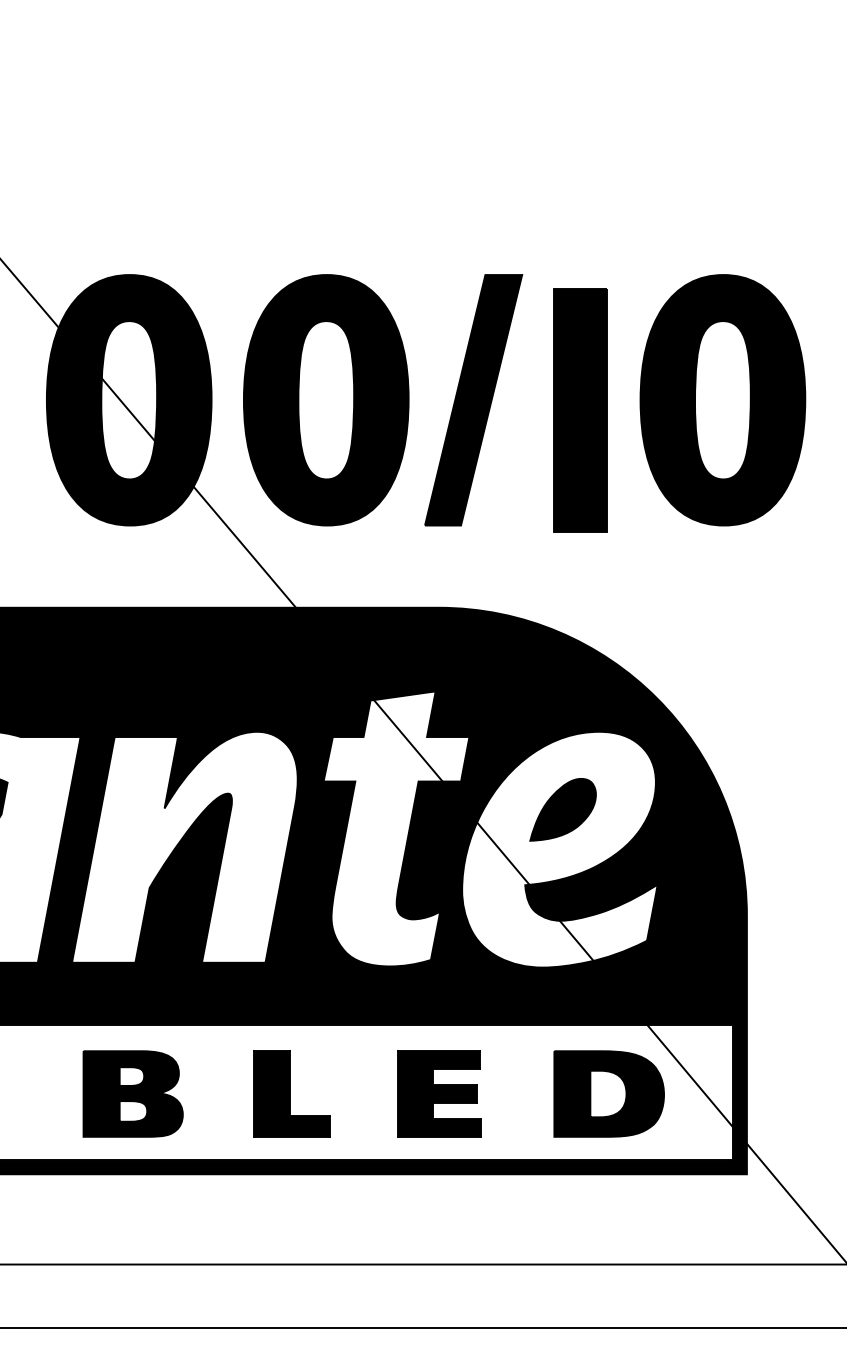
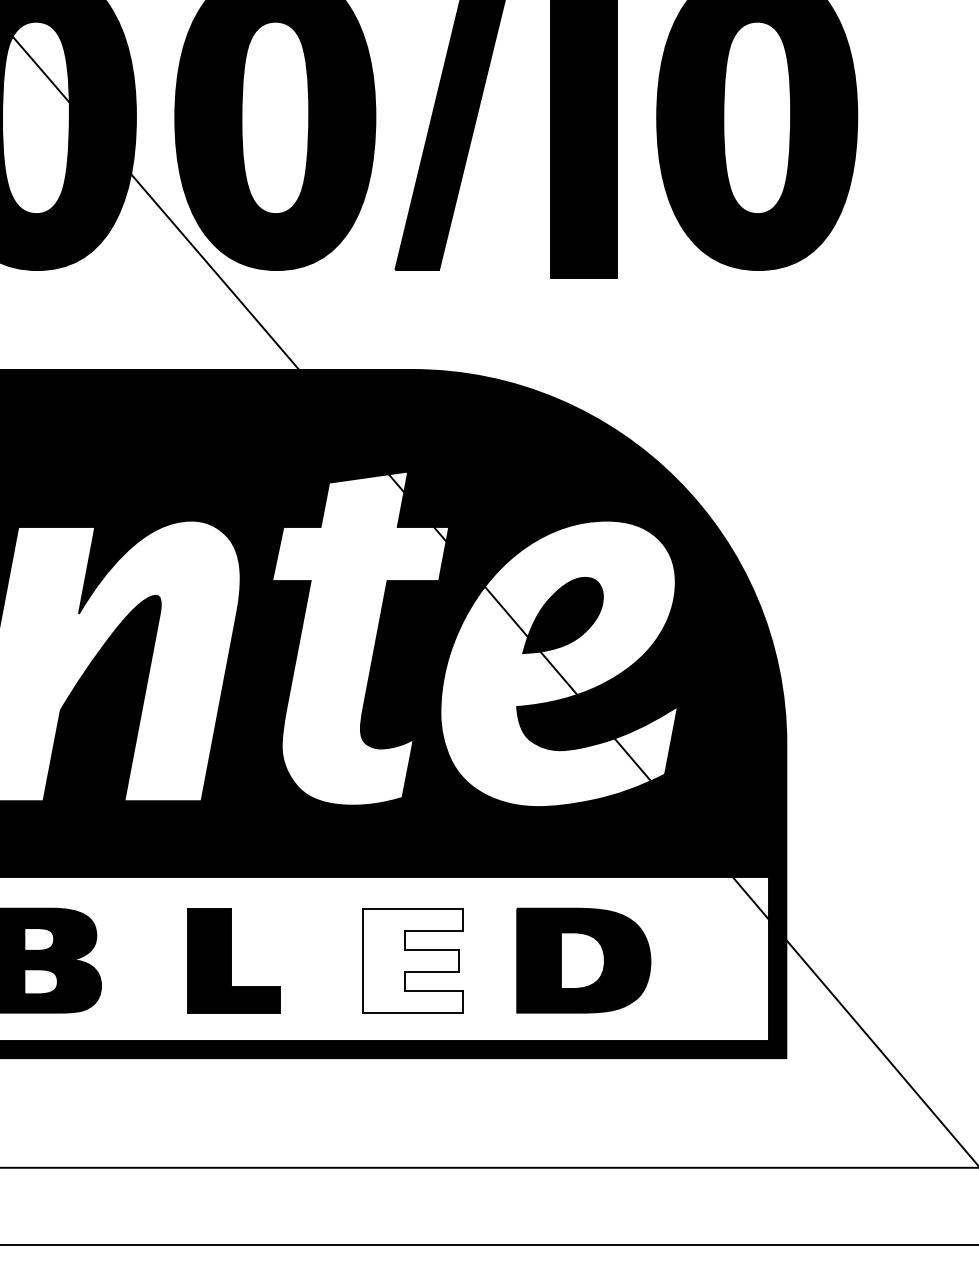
fill: (439, 1093) -> (412, 960), removed
part: (608, 1093) -> (582, 960), moved

